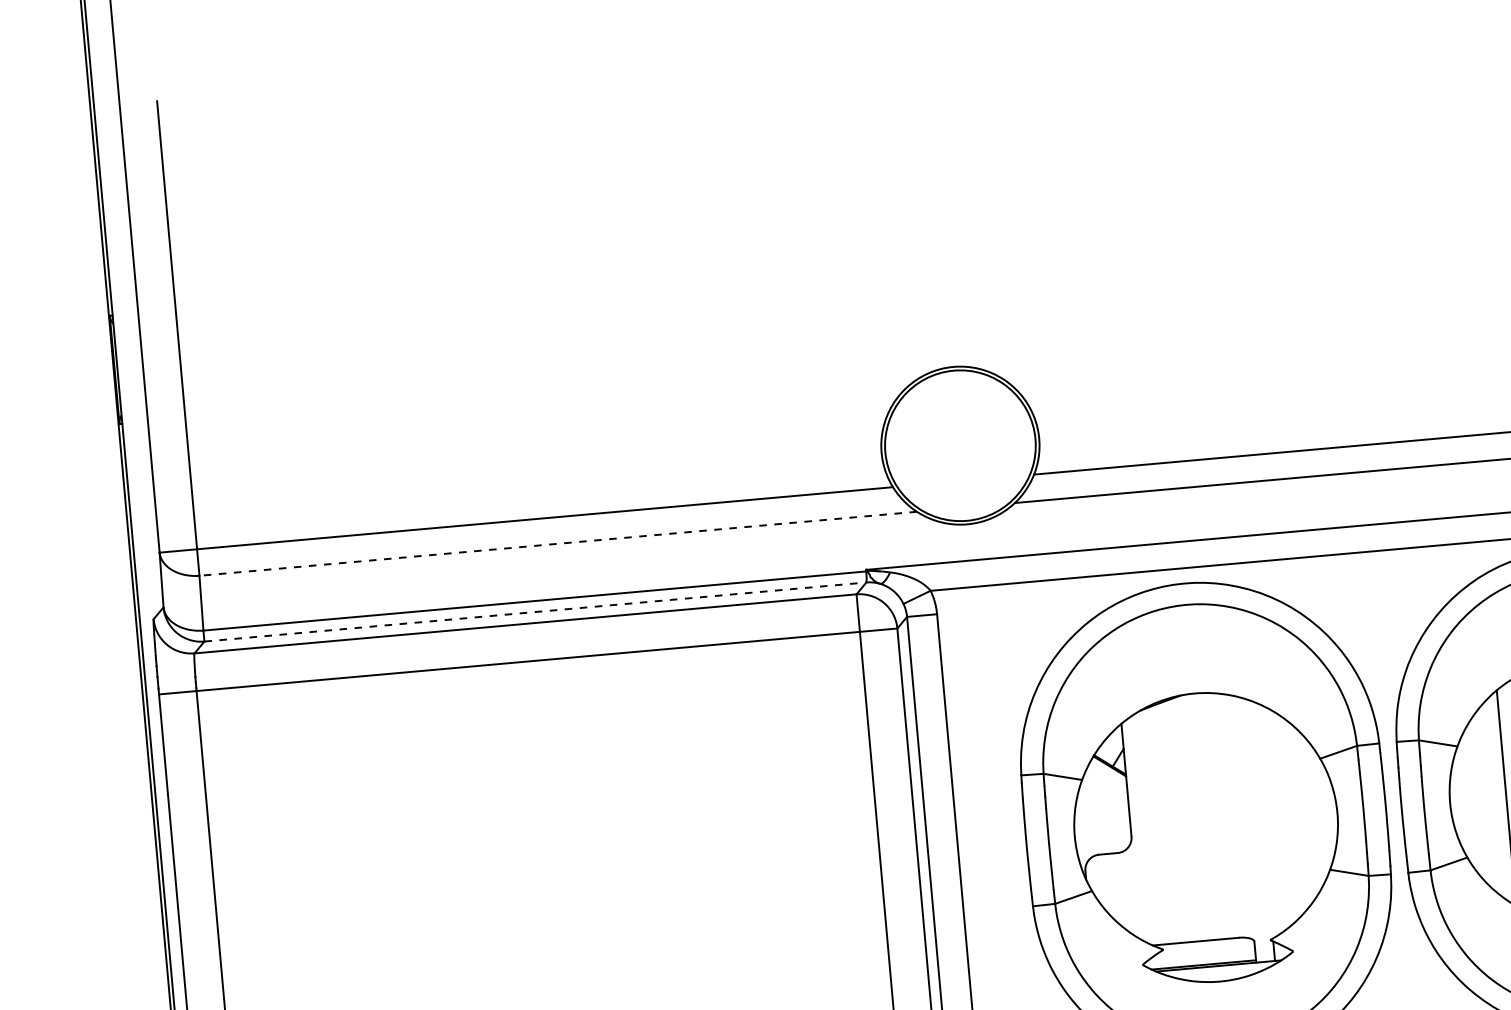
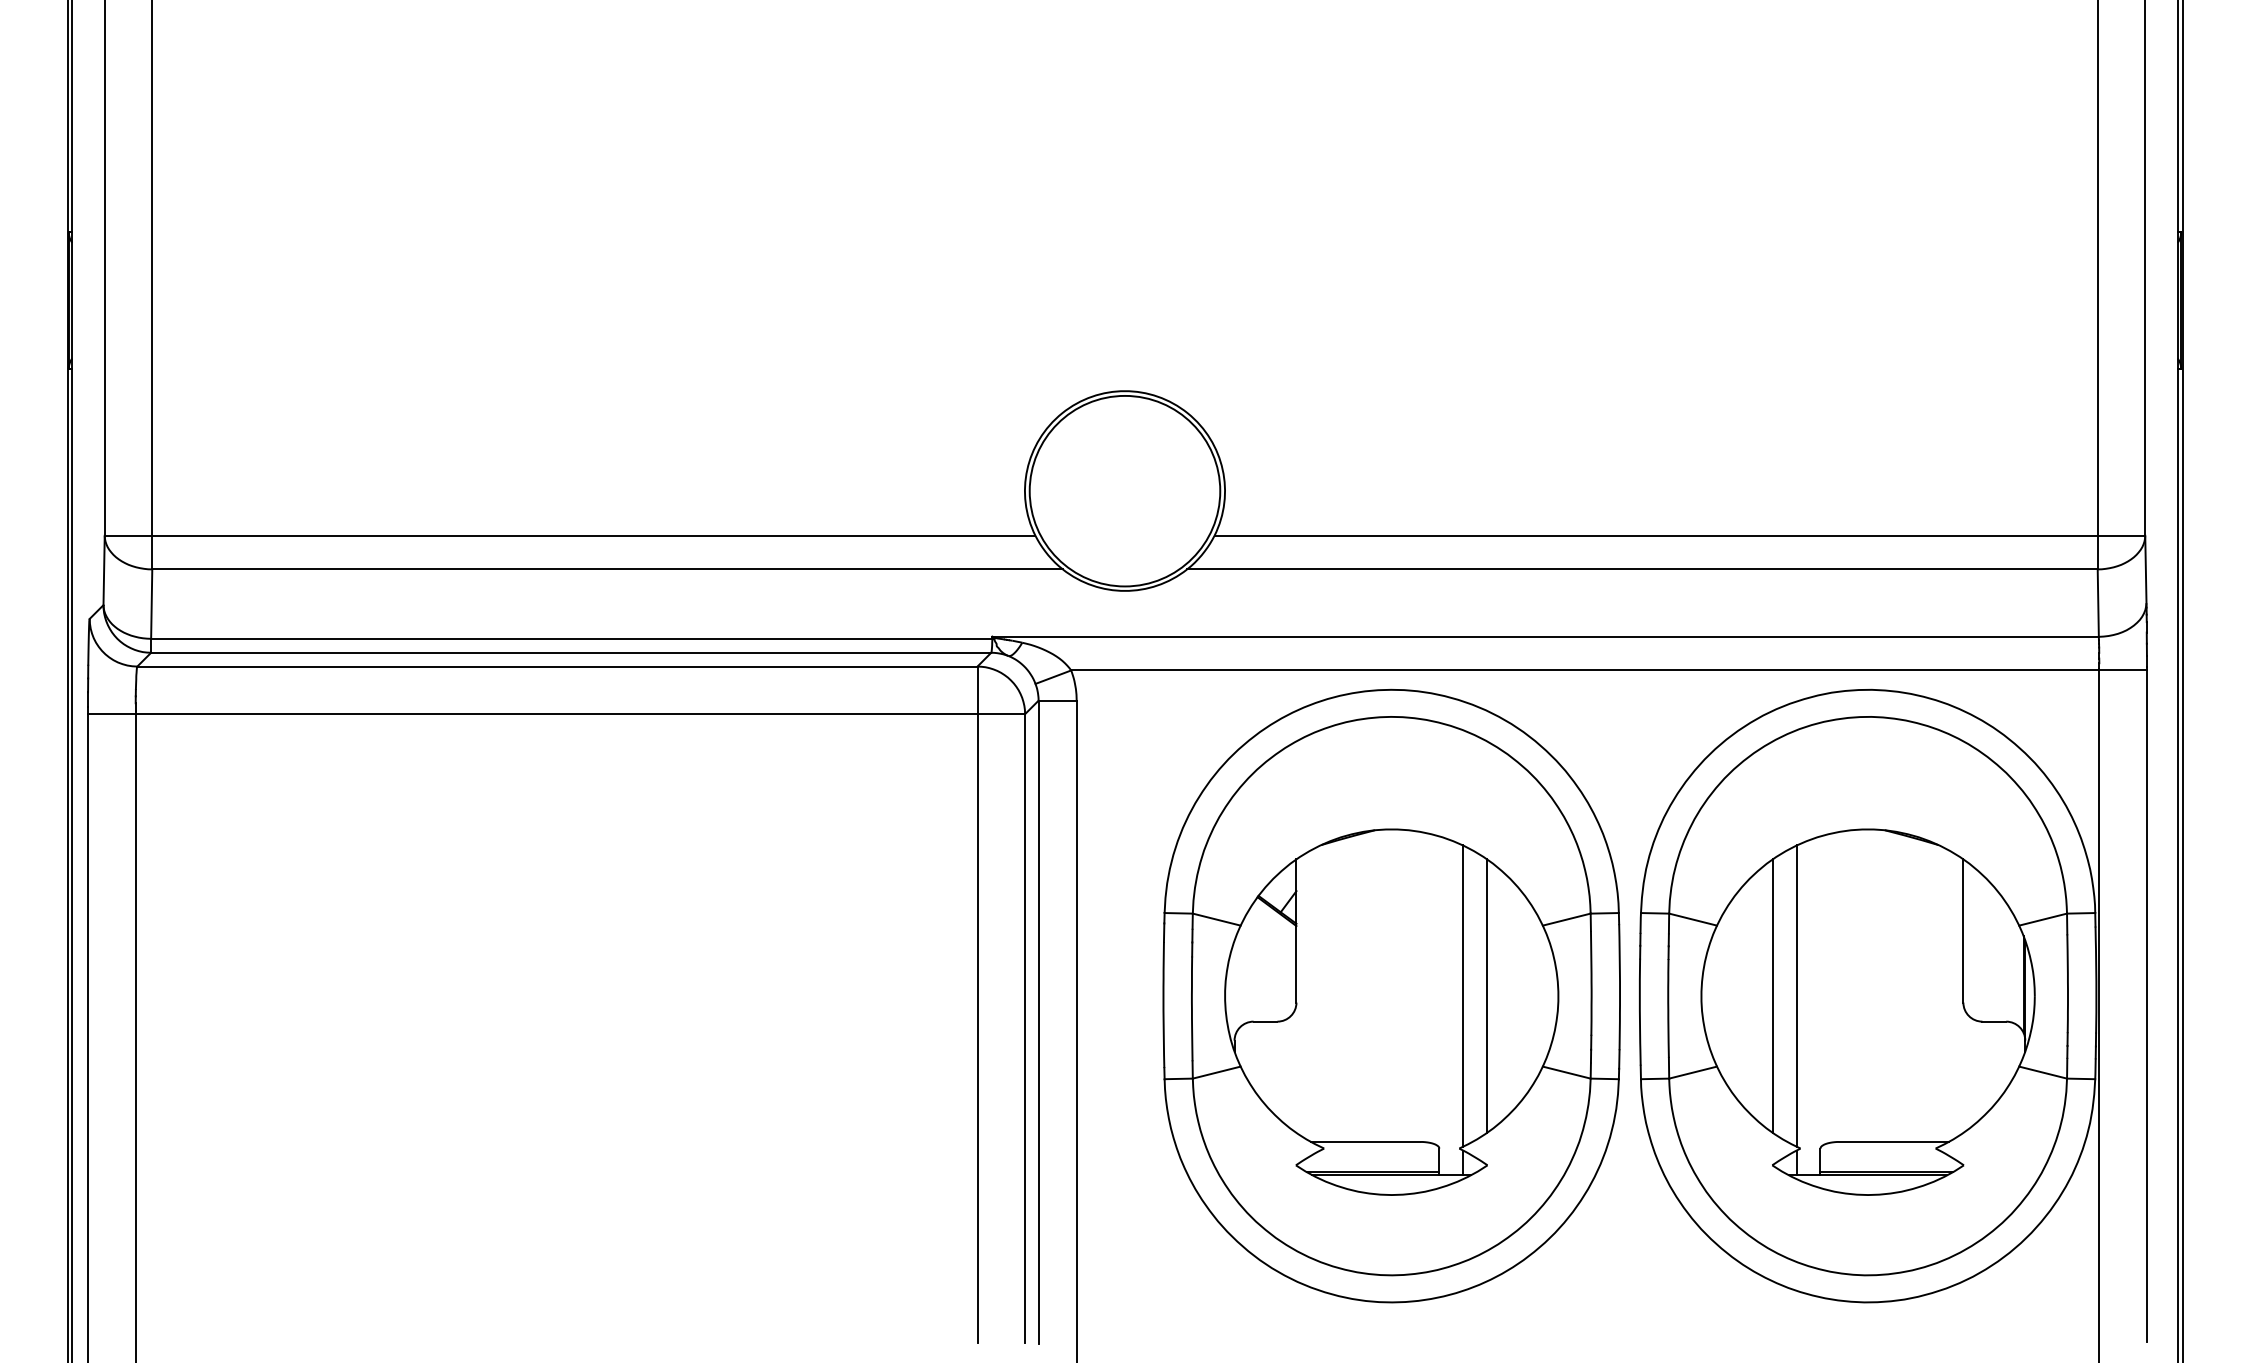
line: (558, 543) -> (607, 569), dashed -> solid
line: (535, 611) -> (571, 652), dashed -> solid
line: (1281, 817) -> (1487, 995), added
line: (1262, 819) -> (1463, 995), added

